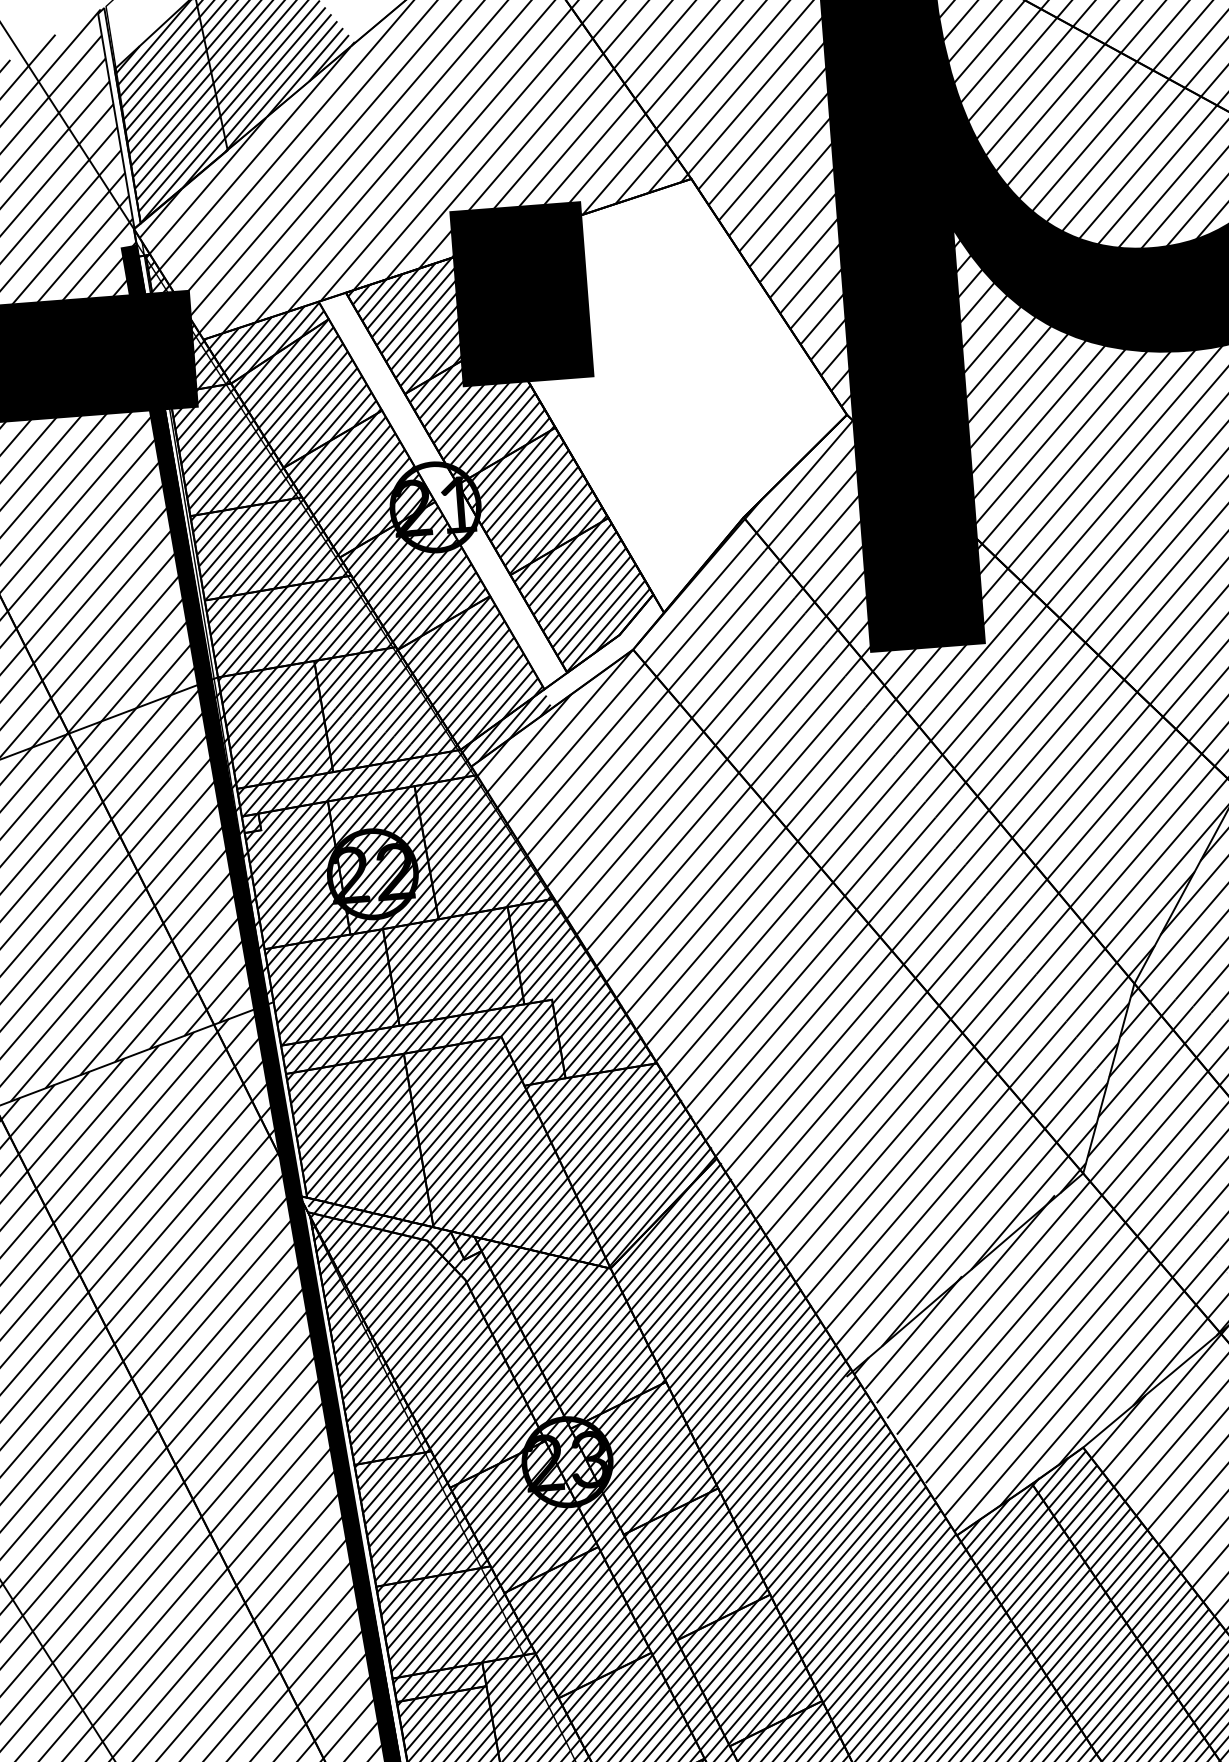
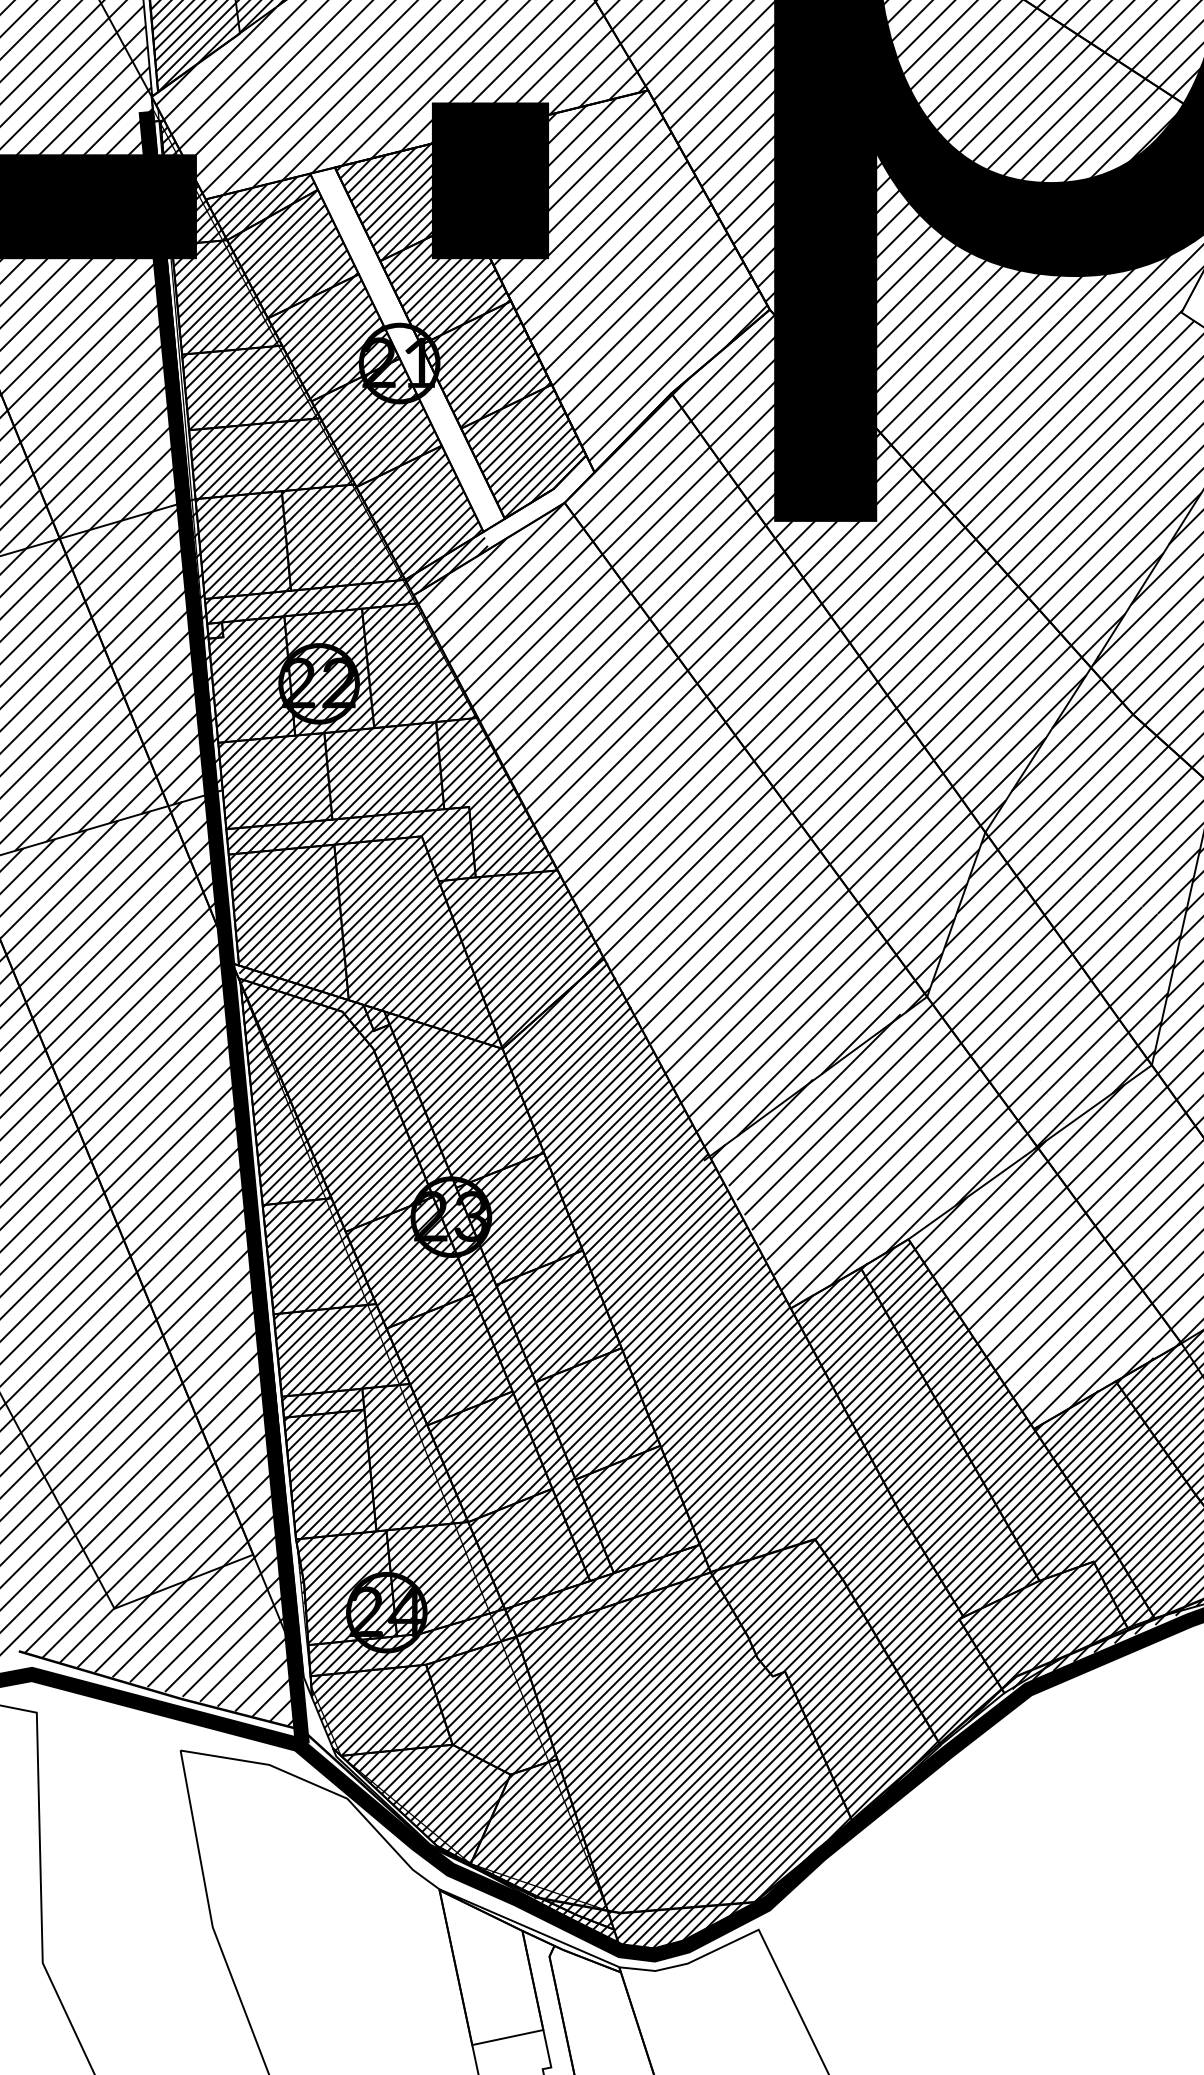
hatch: (653, 391) -> (600, 275), added

